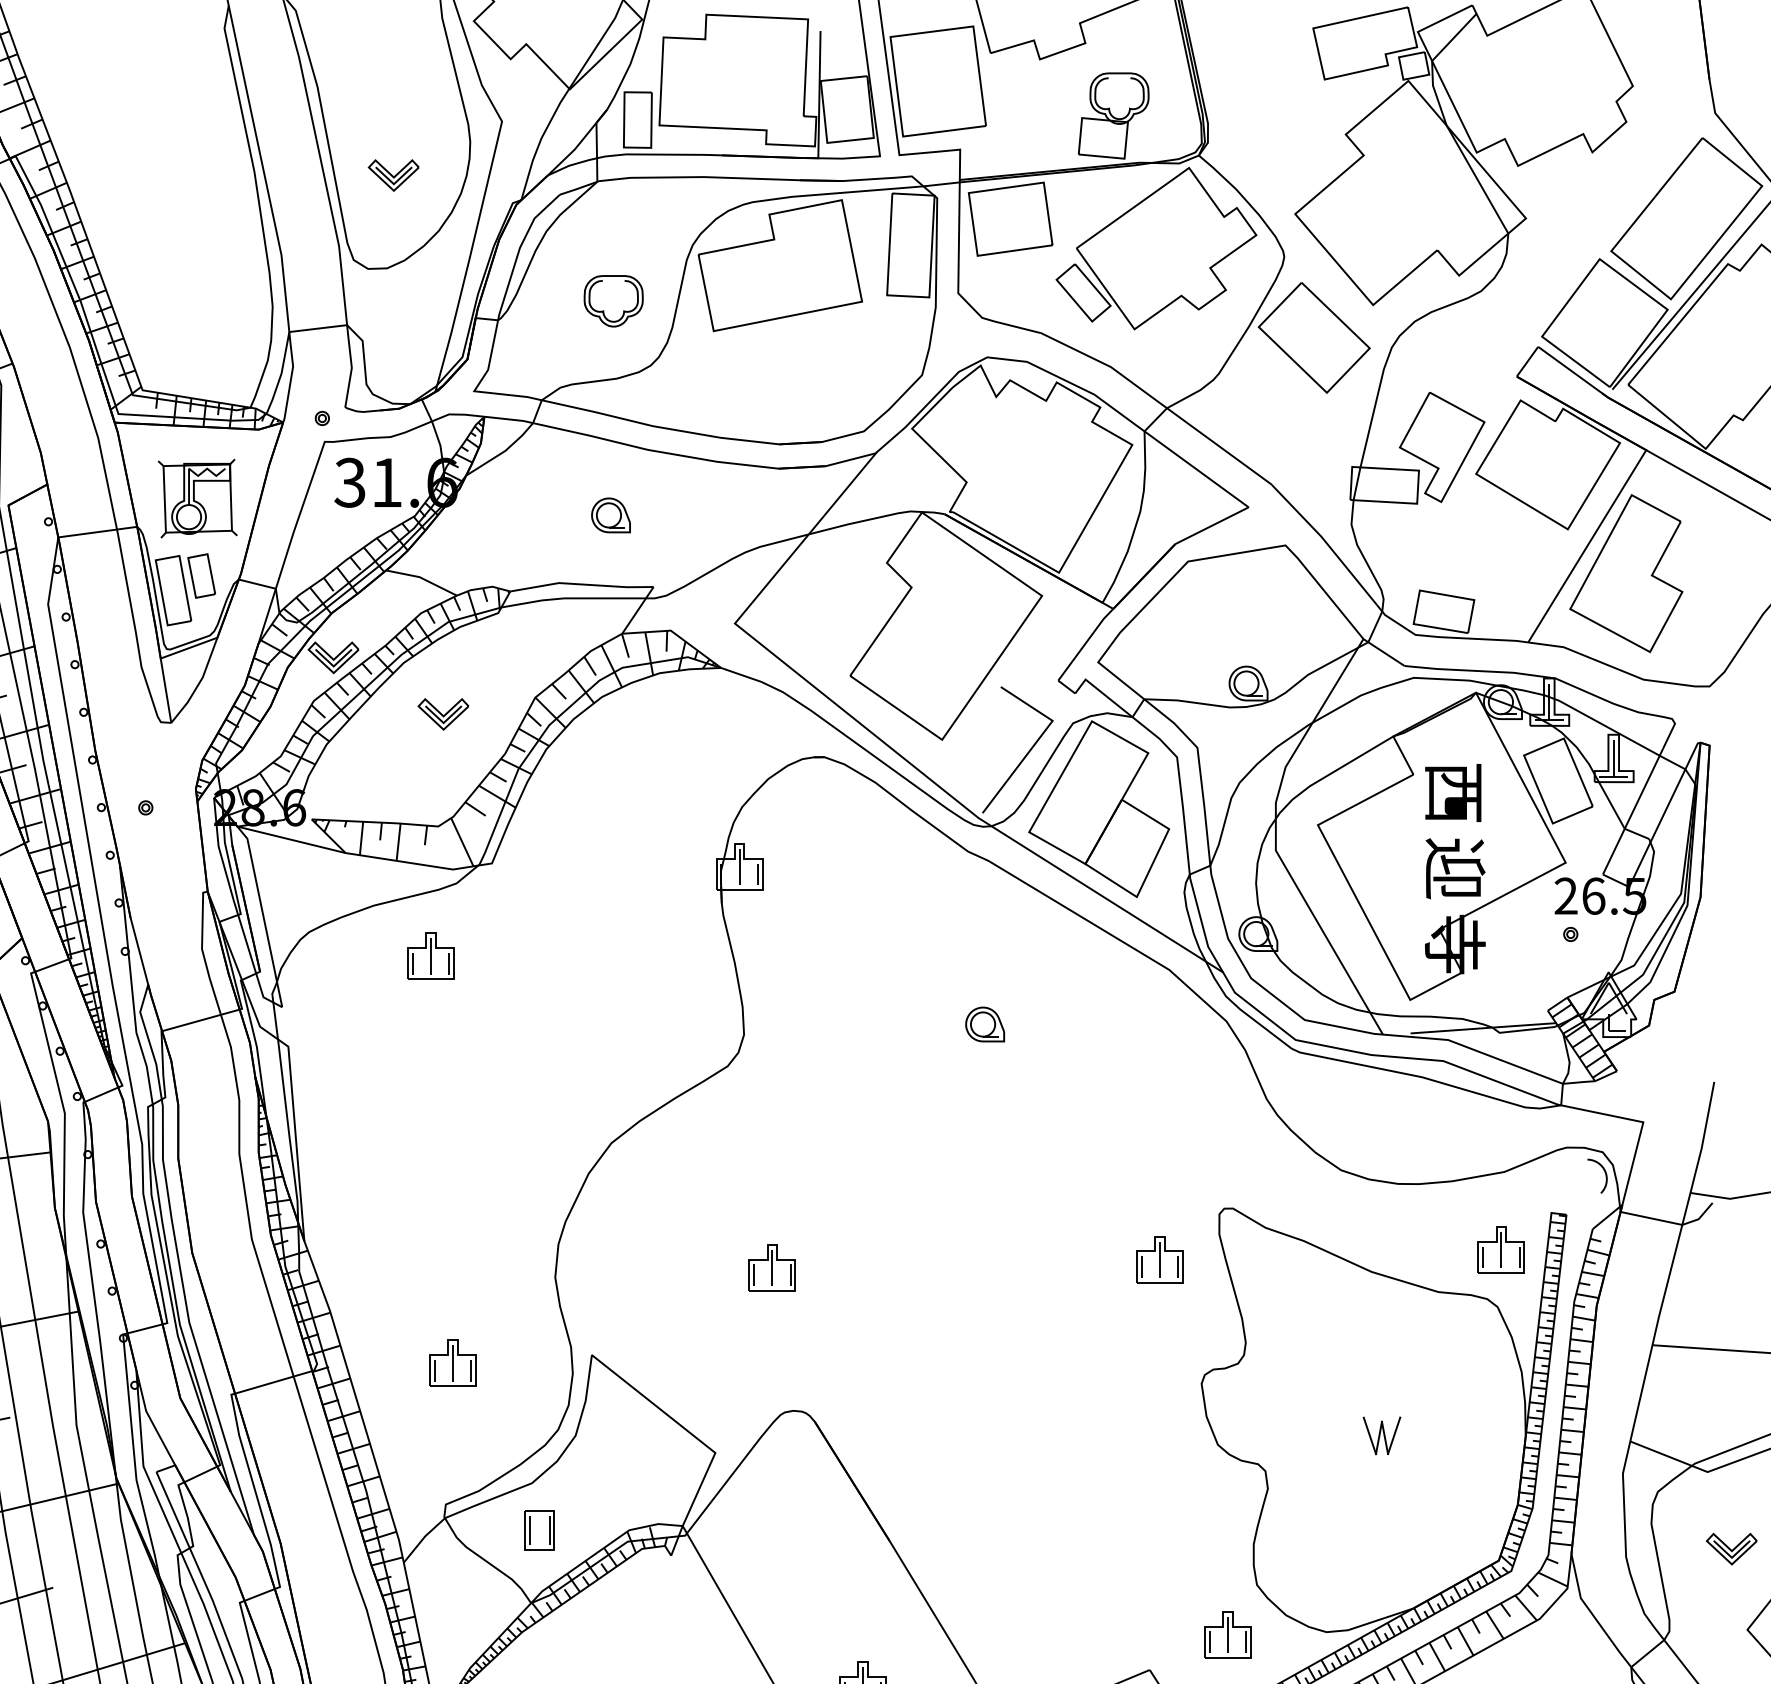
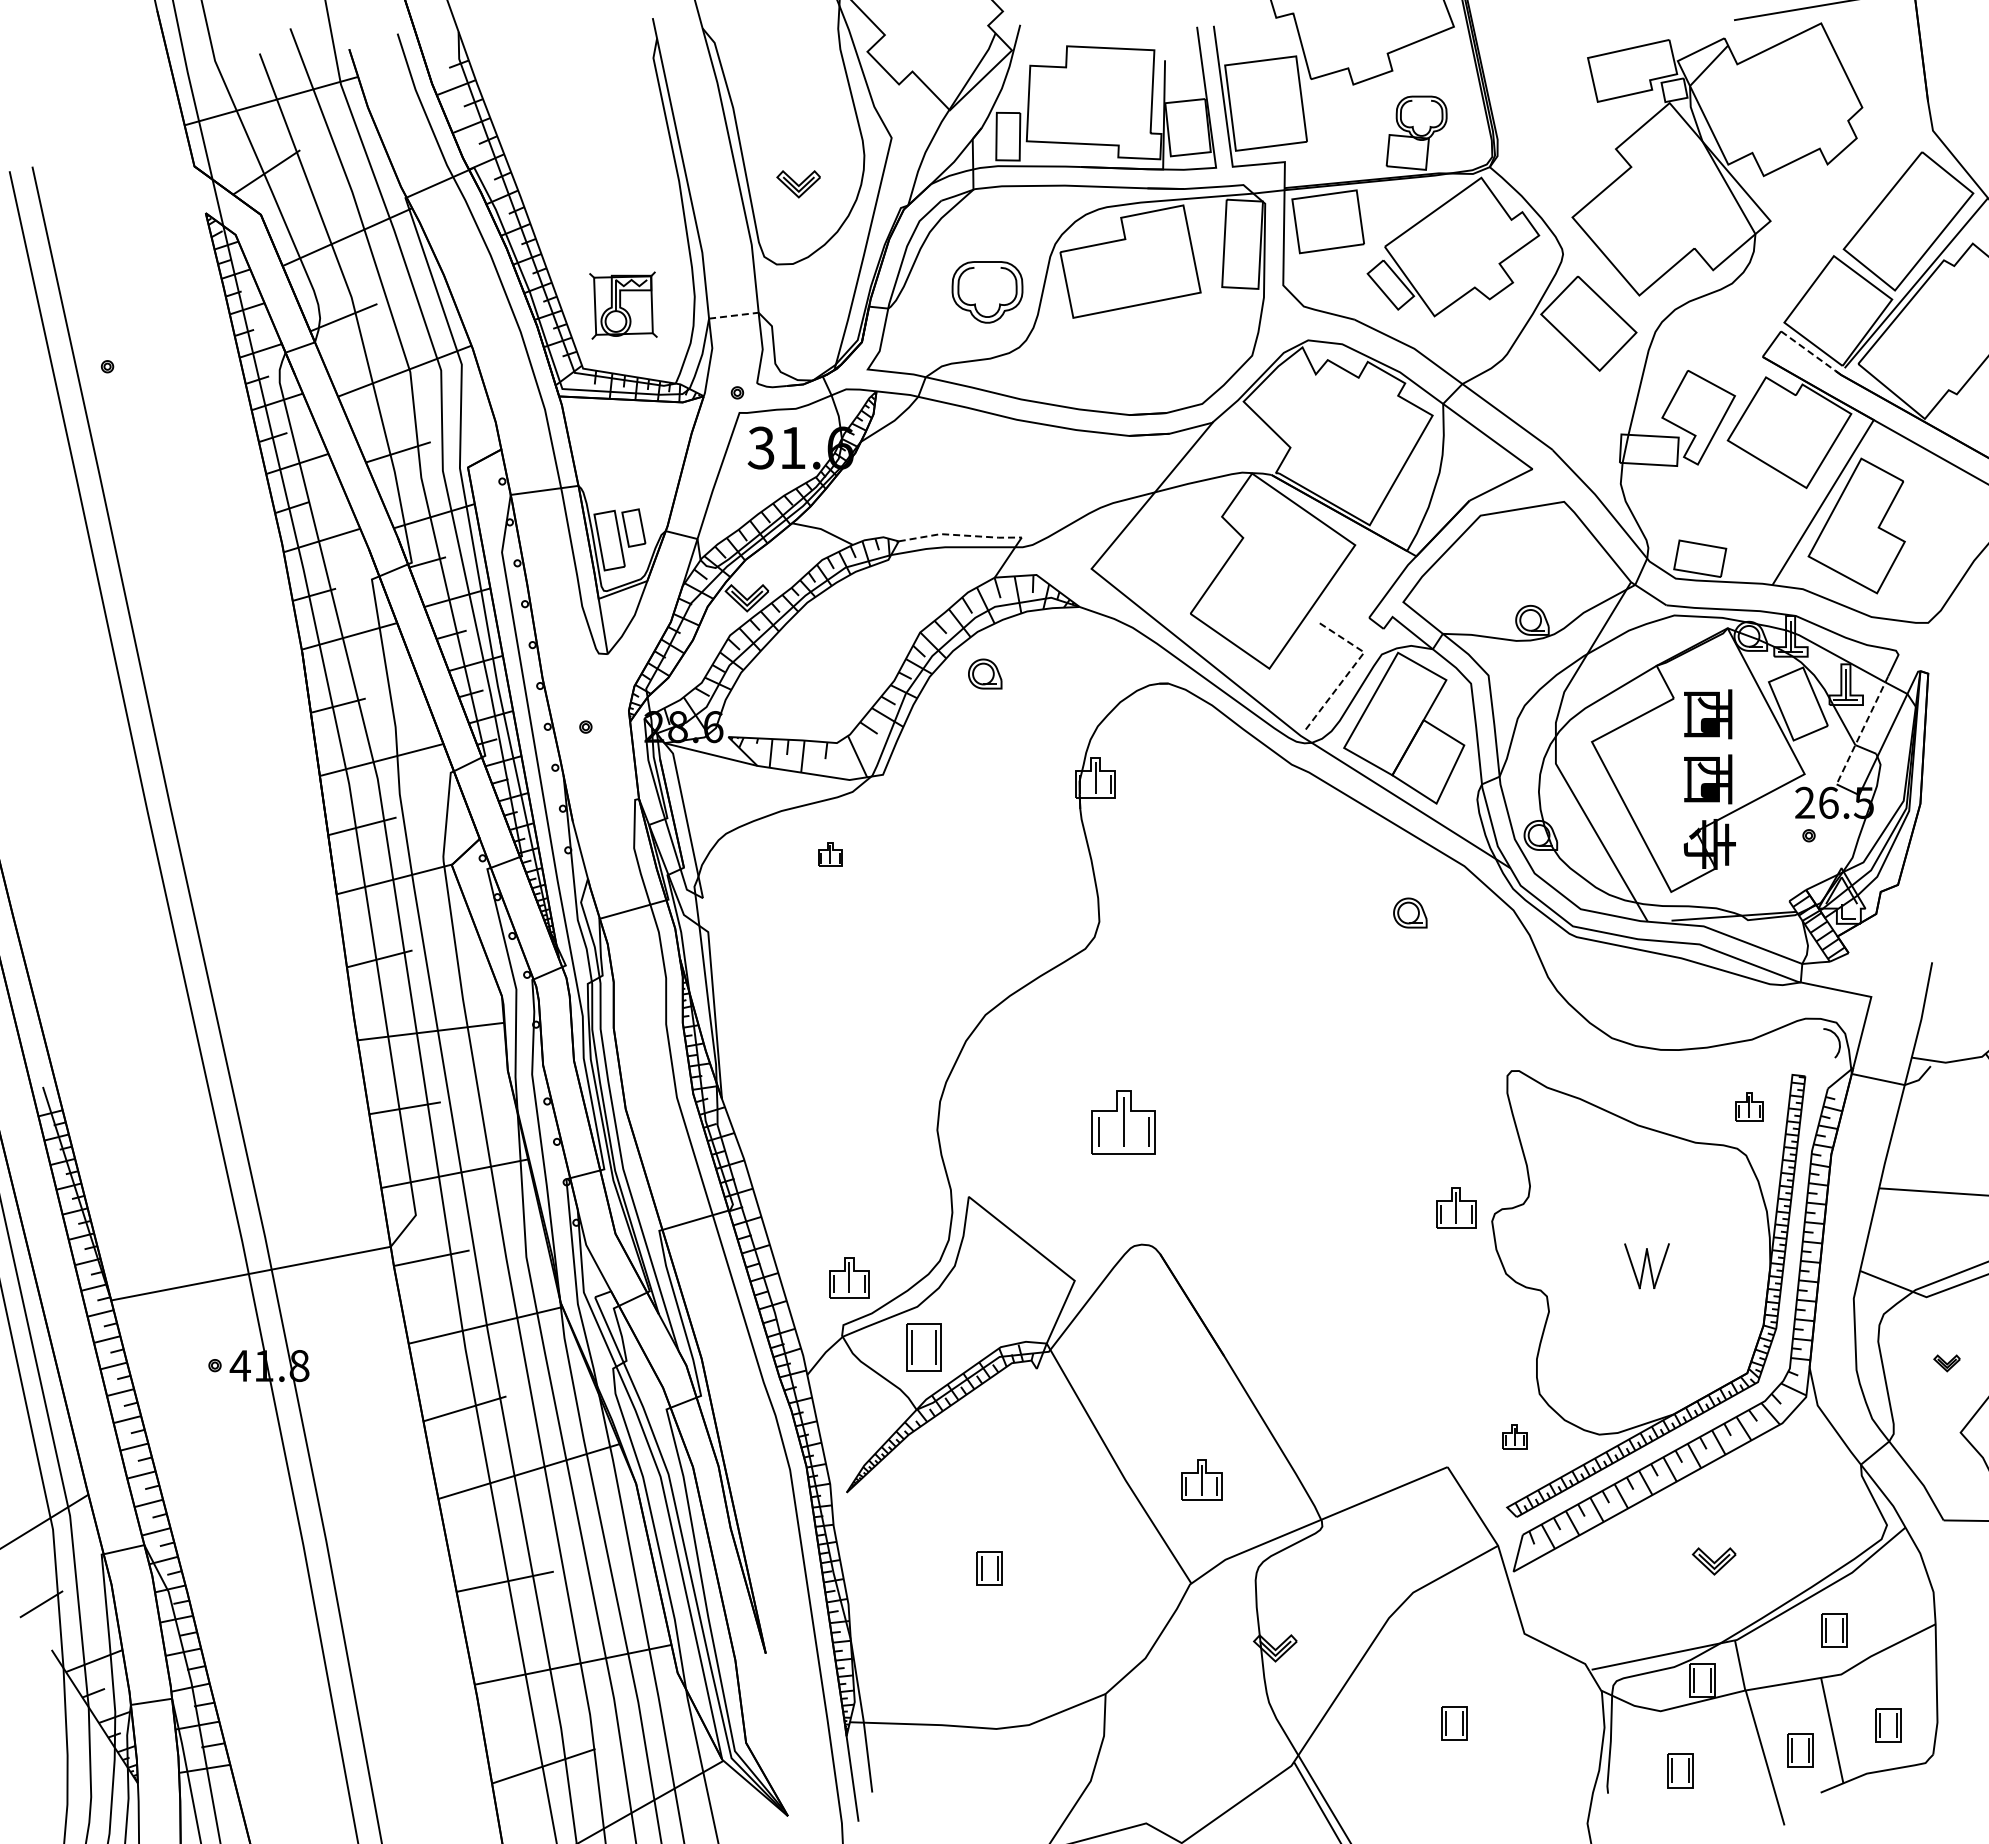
part: (613, 300) -> (987, 291), size x1.4
line: (317, 328) -> (733, 315), solid -> dashed
line: (1570, 370) -> (1808, 351), solid -> dashed
part: (197, 498) -> (623, 305), moved
part: (611, 514) -> (985, 673), moved
line: (582, 584) -> (960, 535), solid -> dashed
part: (443, 713) -> (841, 646), removed
line: (1036, 741) -> (1350, 670), solid -> dashed
line: (1633, 811) -> (1862, 730), solid -> dashed
text: (1454, 868) -> (1709, 779), 迎 -> 西
part: (430, 956) -> (830, 854), size x0.6
part: (985, 1023) -> (1410, 912), moved
part: (1501, 1249) -> (1749, 1106), size x0.7
part: (1160, 1259) -> (1456, 1207), moved
part: (772, 1267) -> (1123, 1121), size x1.6
part: (452, 1362) -> (849, 1277), moved
part: (1381, 1435) -> (1646, 1265), size x1.4
part: (540, 1530) -> (924, 1347), size x1.4
part: (1730, 1549) -> (1946, 1363), size x0.6
part: (1227, 1634) -> (1514, 1436), size x0.6

